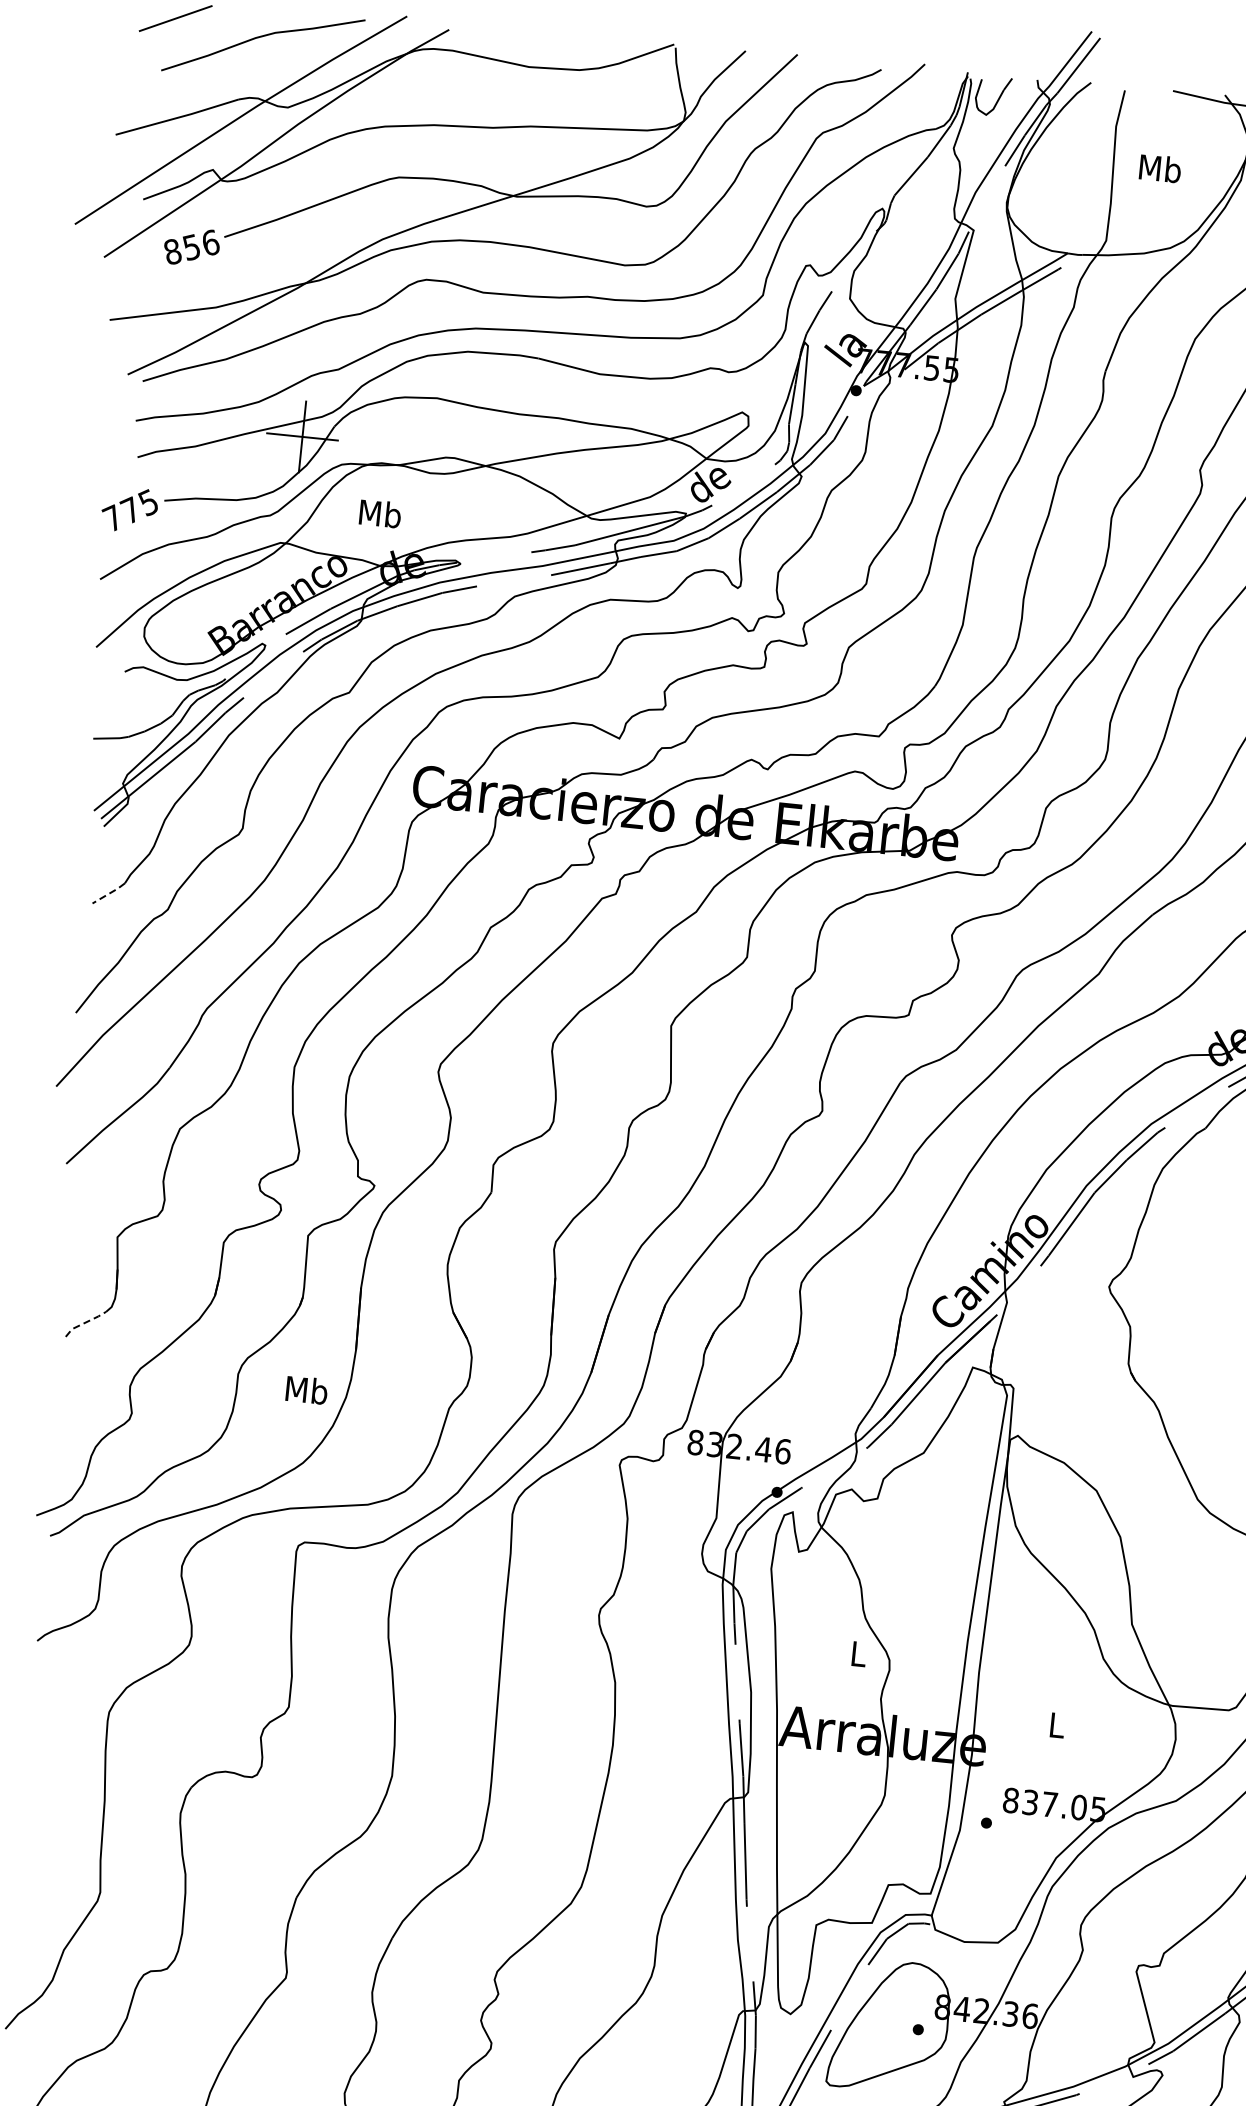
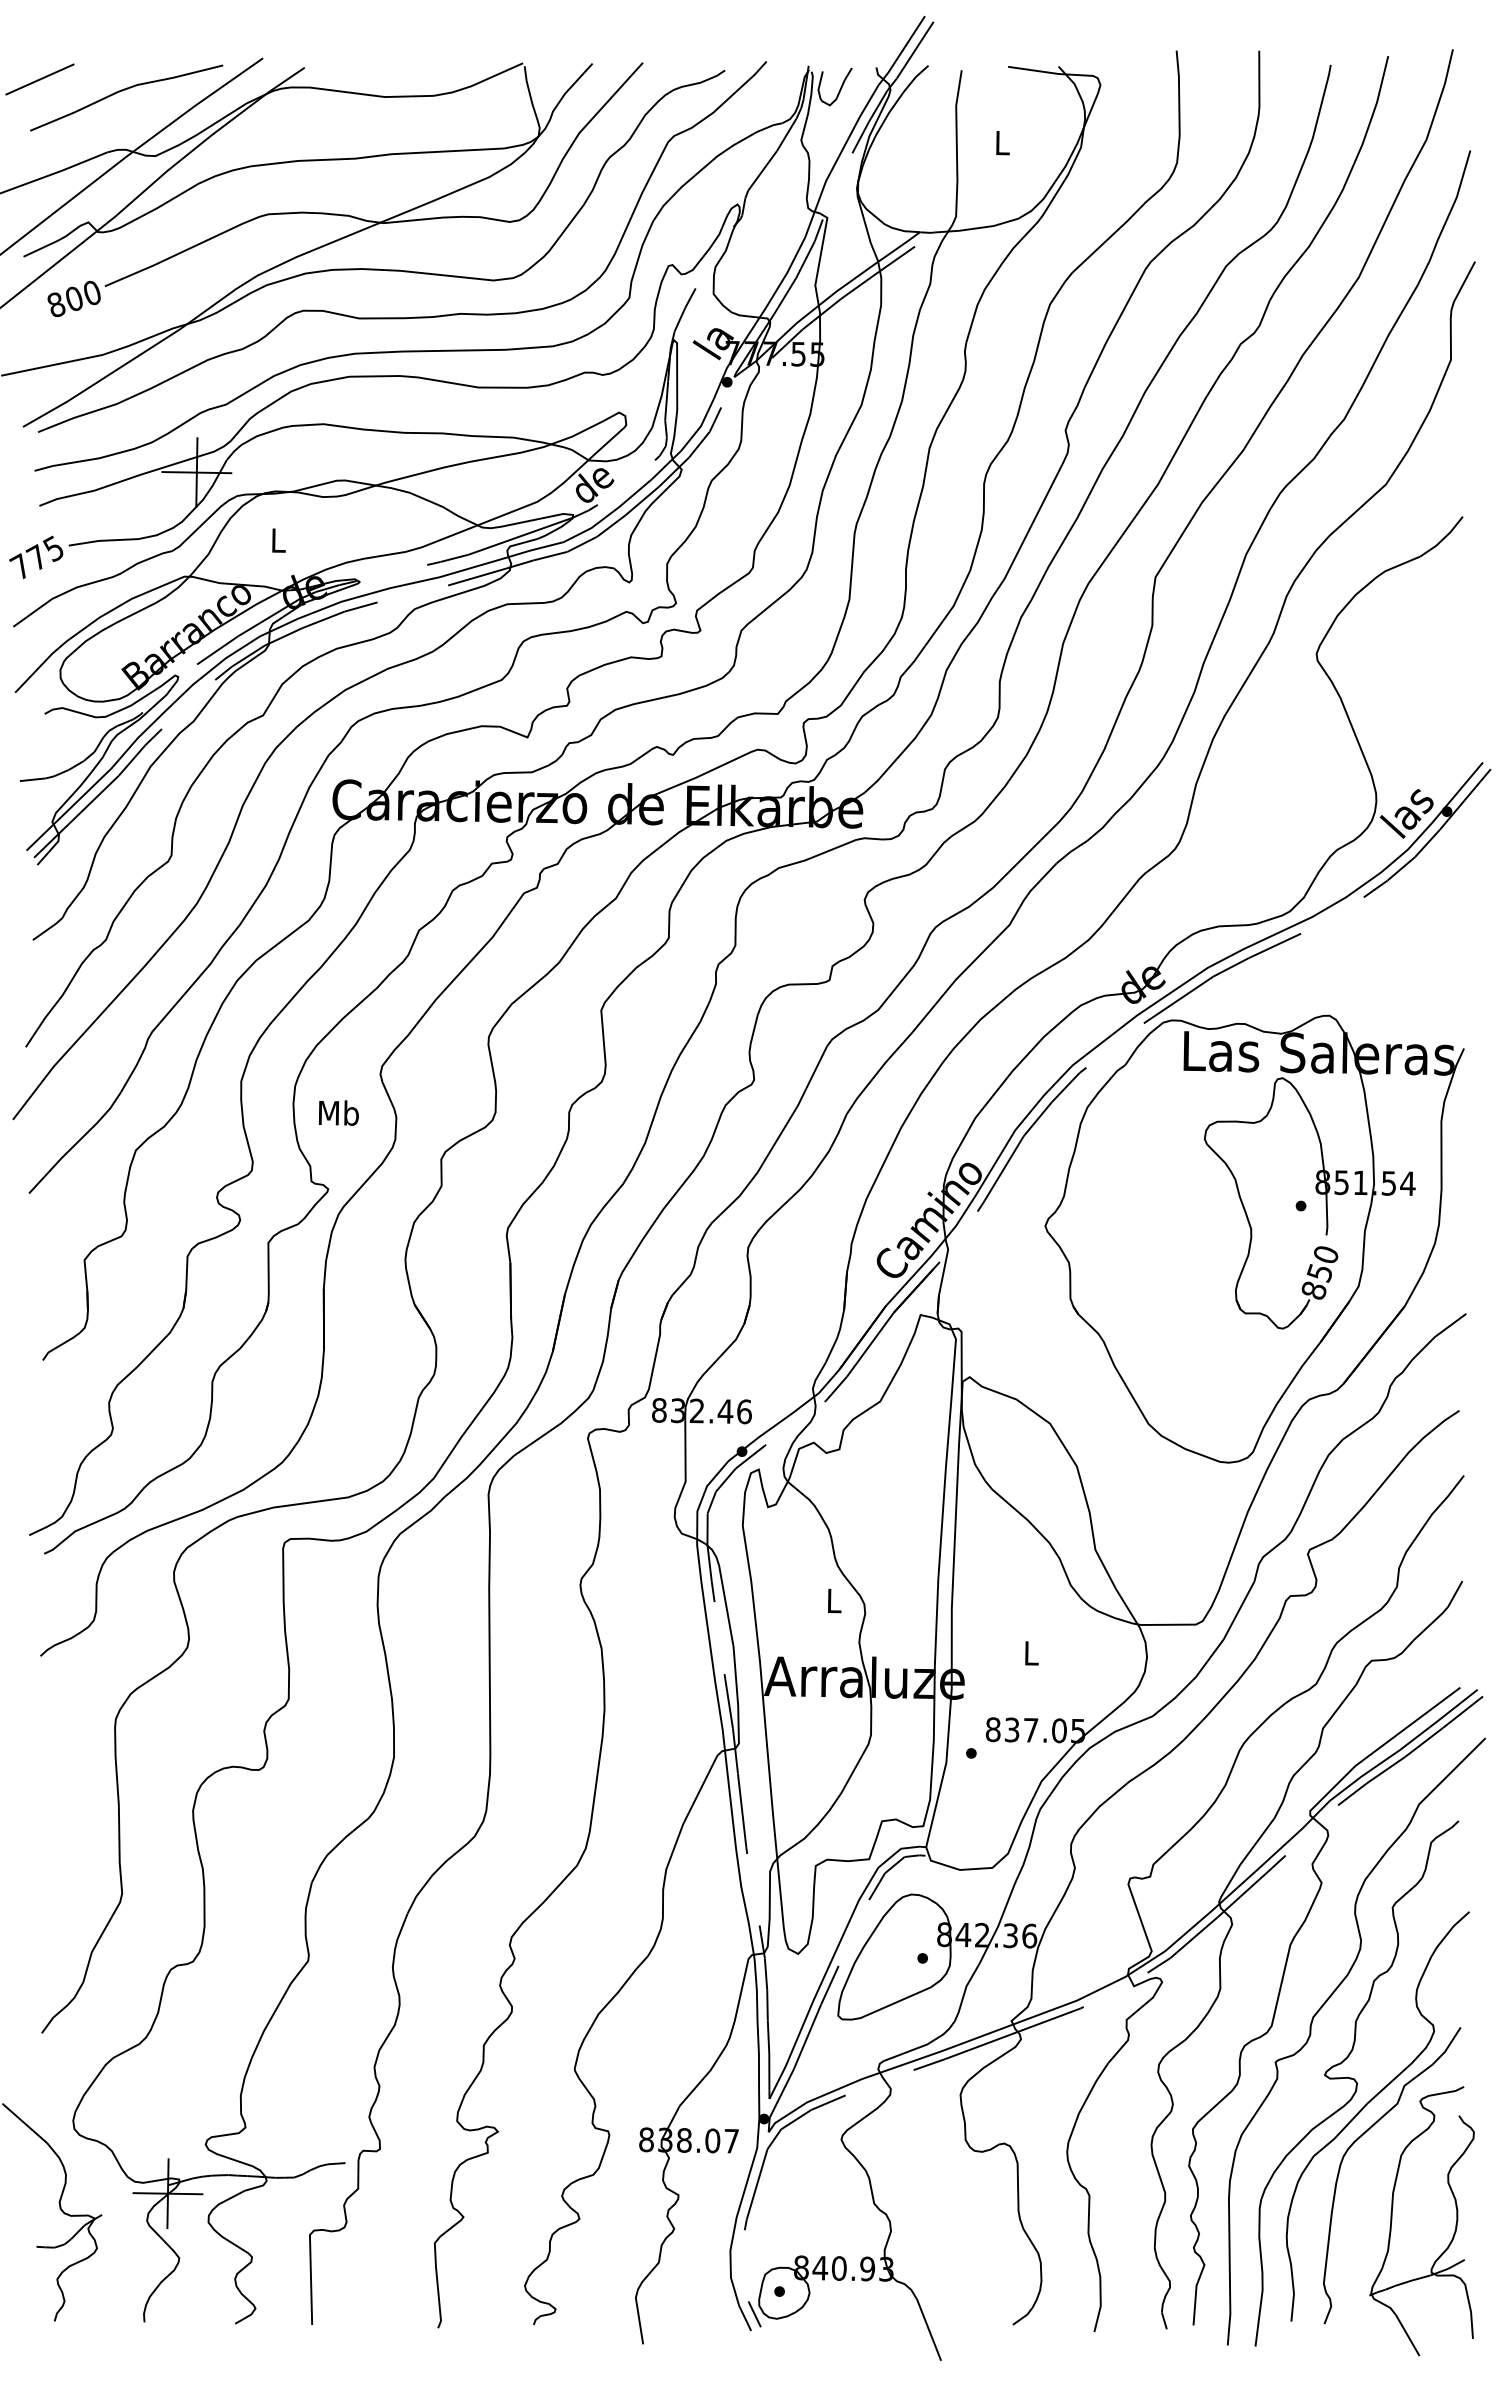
text: (1160, 168) -> (1002, 142), Mb -> L
text: (200, 244) -> (82, 295), 856 -> 800
text: (380, 513) -> (278, 540), Mb -> L
line: (109, 893) -> (48, 929), dashed -> solid
line: (85, 1323) -> (60, 1345), dashed -> solid
text: (306, 1389) -> (338, 1112), moved

